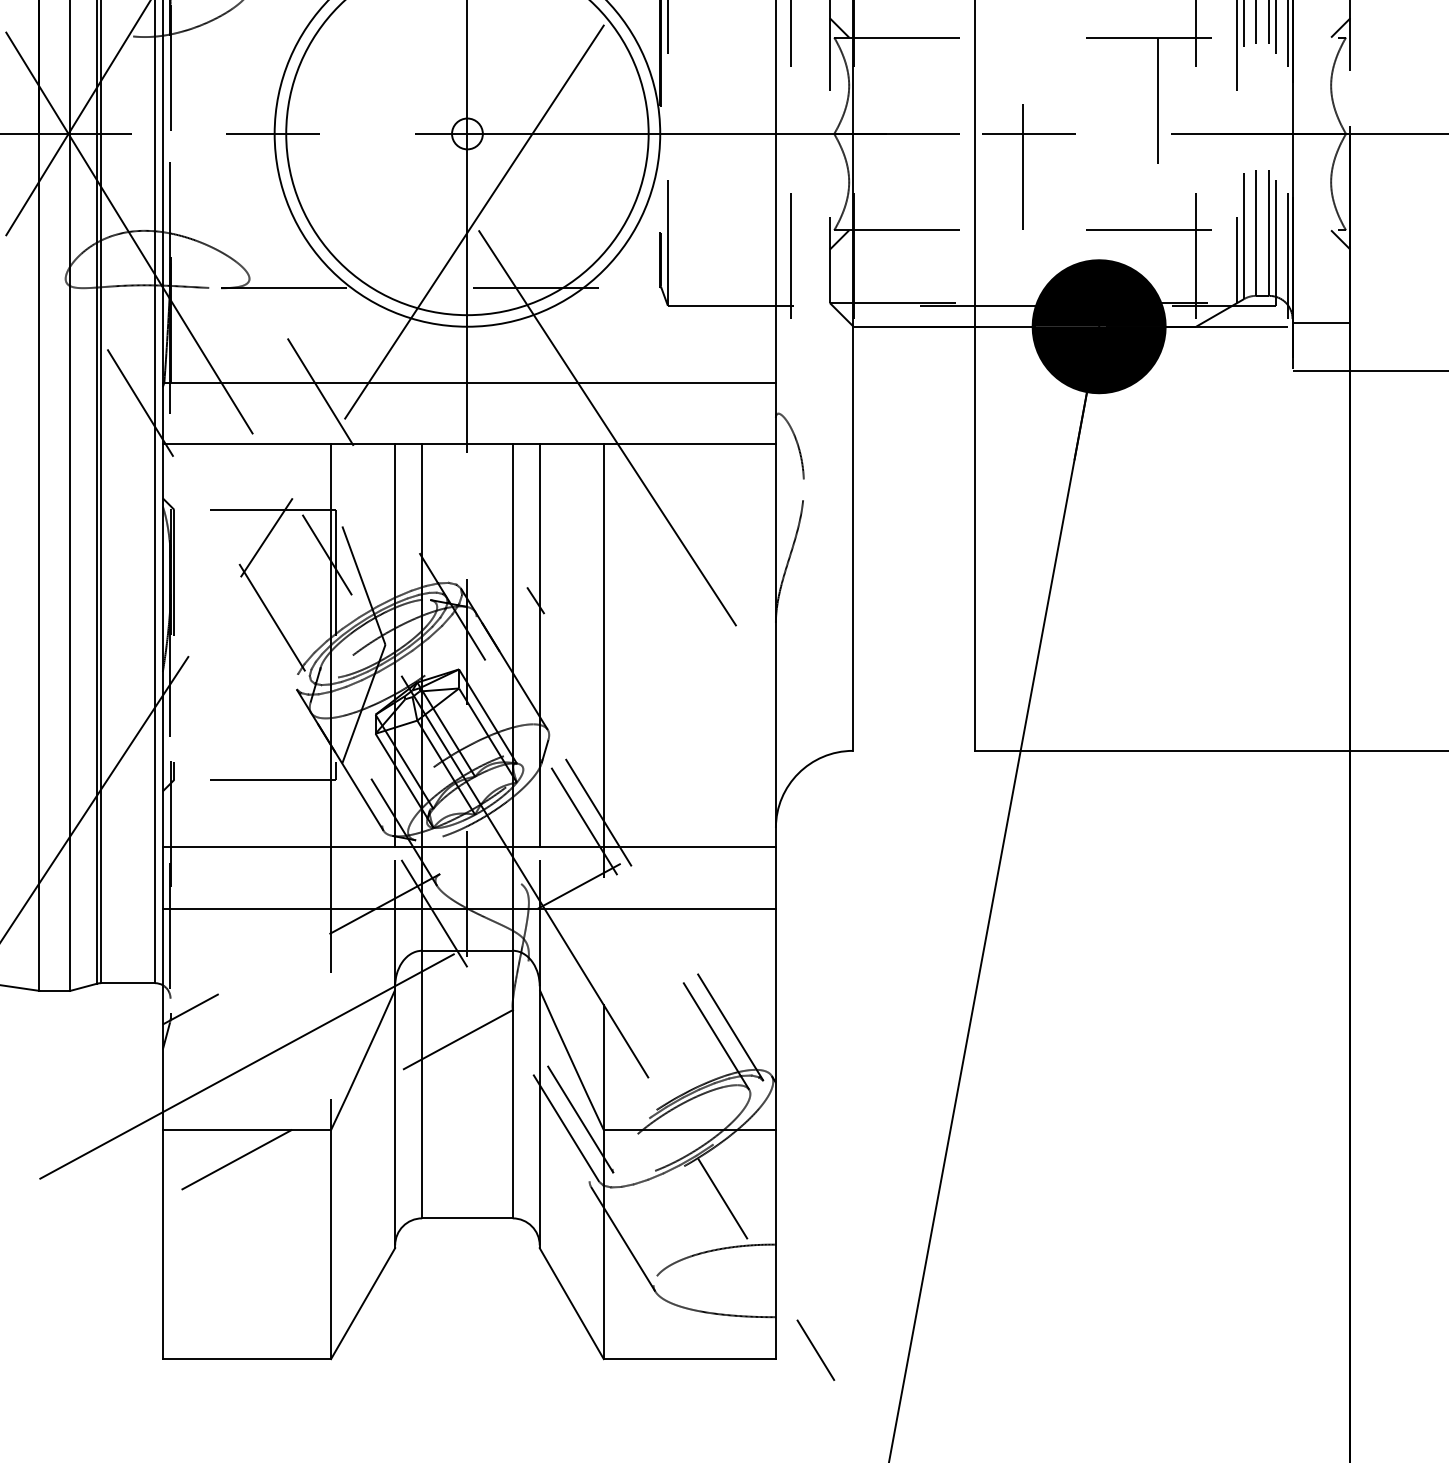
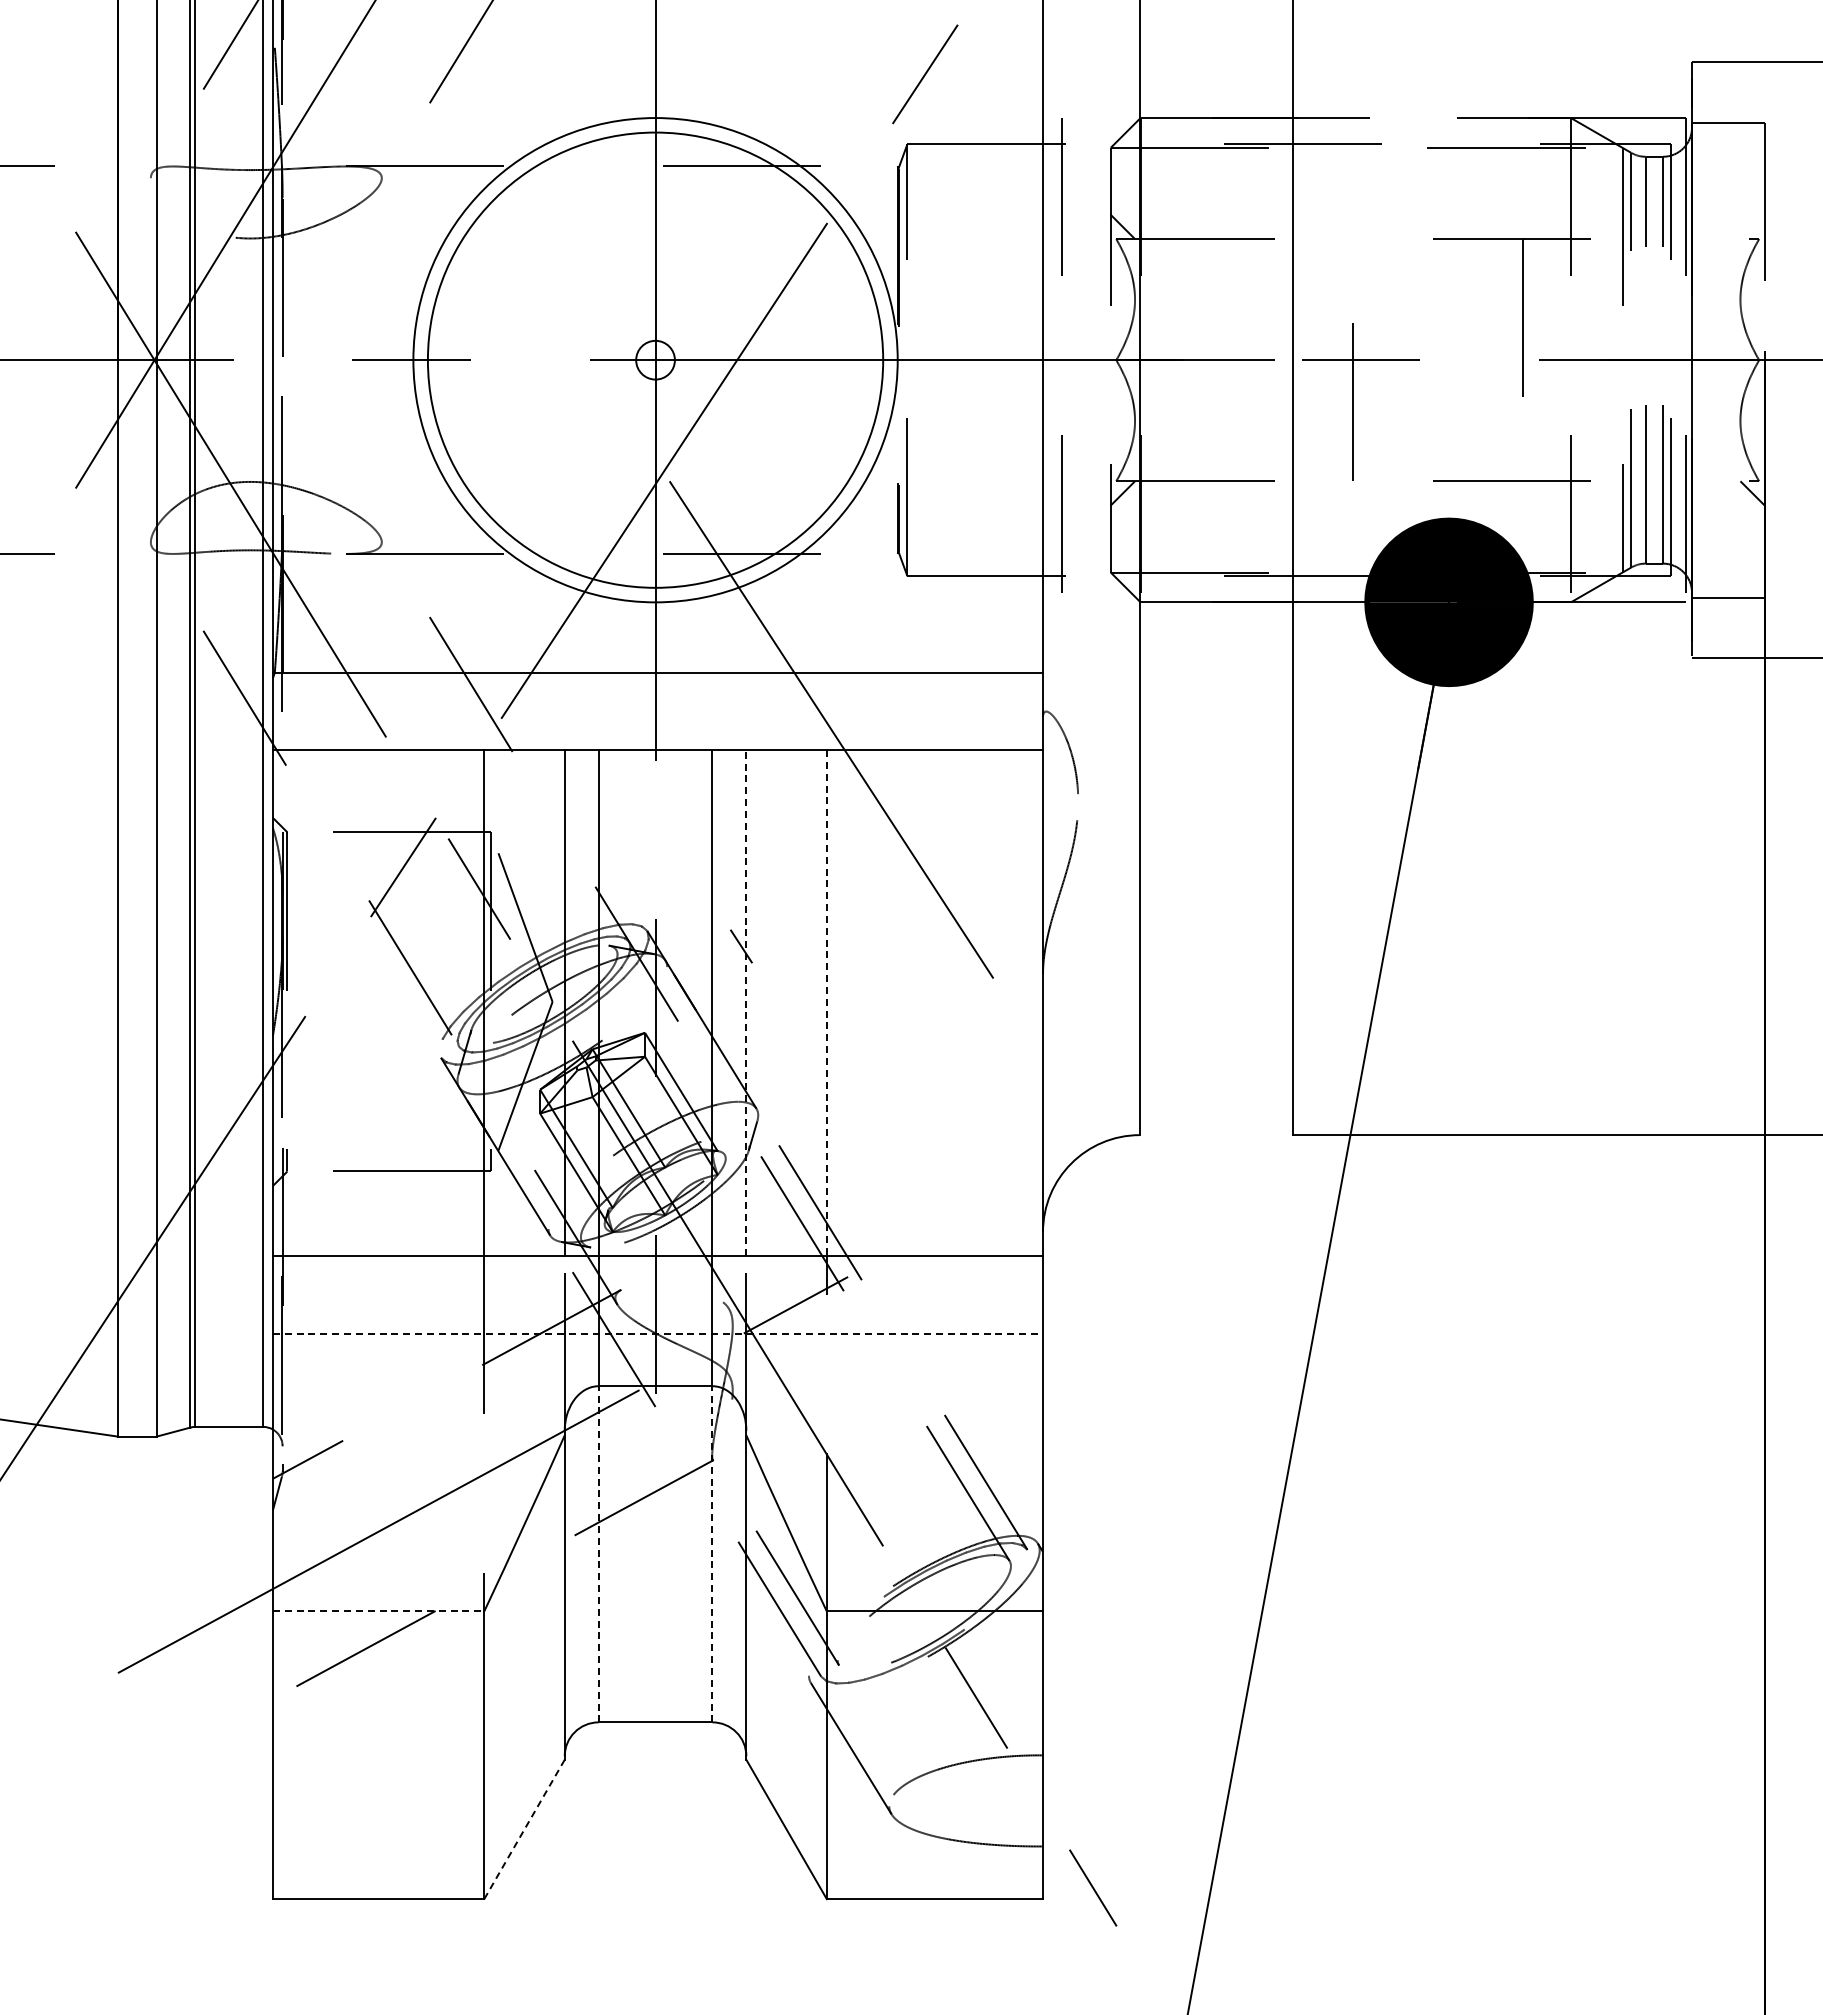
line: (1340, 27) -> (1752, 226), removed
line: (539, 645) -> (746, 1002), solid -> dashed
line: (603, 646) -> (826, 1003), solid -> dashed
line: (469, 908) -> (658, 1333), solid -> dashed
line: (422, 1083) -> (598, 1553), solid -> dashed
line: (512, 1083) -> (712, 1553), solid -> dashed
line: (246, 1130) -> (378, 1611), solid -> dashed
line: (363, 1303) -> (524, 1829), solid -> dashed

